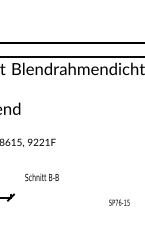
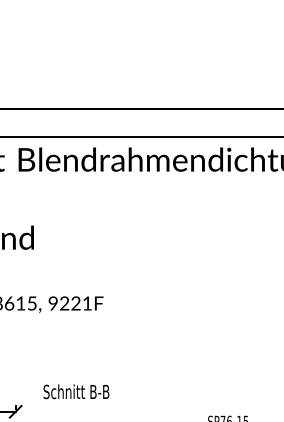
text: (41, 177) -> (75, 391), moved

